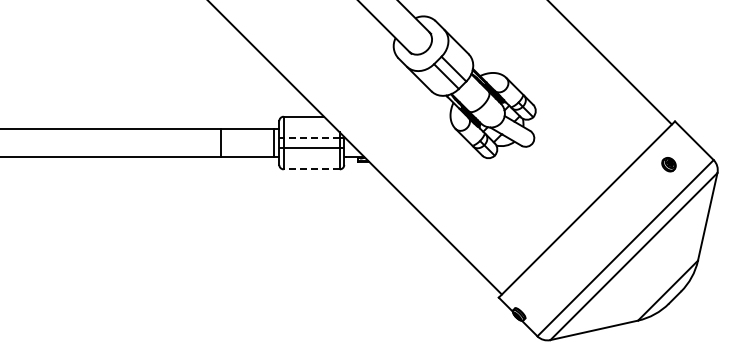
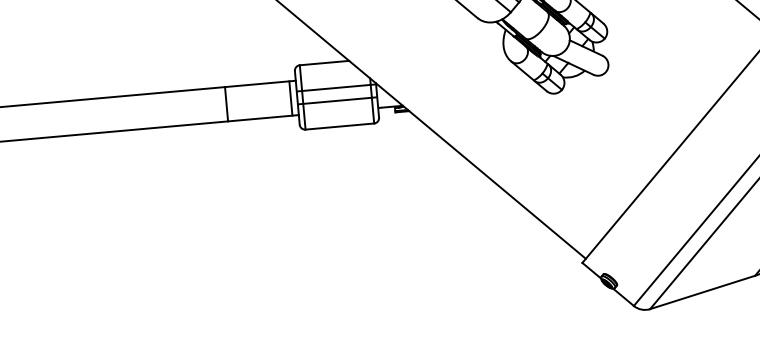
line: (311, 137) -> (336, 87), dashed -> solid
line: (311, 169) -> (339, 126), dashed -> solid

